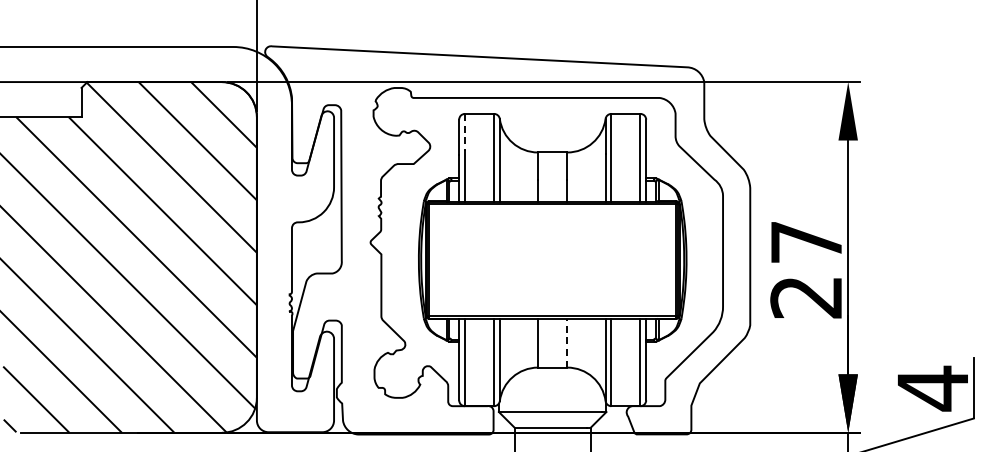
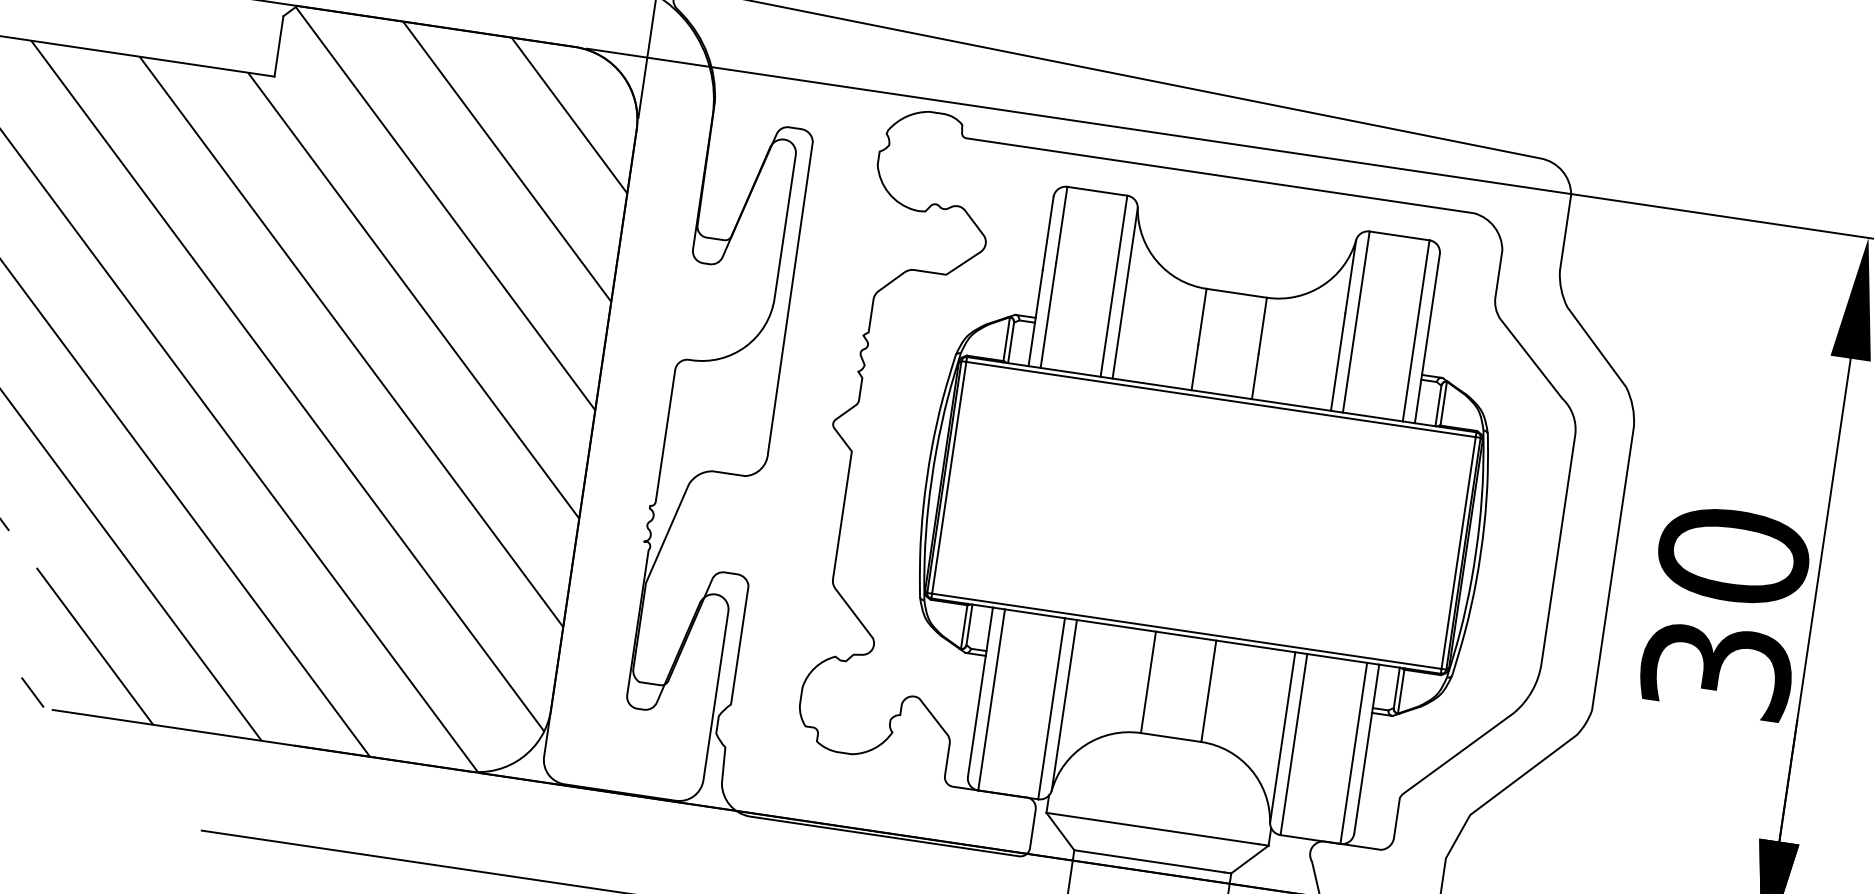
line: (465, 132) -> (1062, 225), dashed -> solid
text: (806, 269) -> (1725, 612), 27 -> 30
line: (567, 343) -> (1209, 692), dashed -> solid

